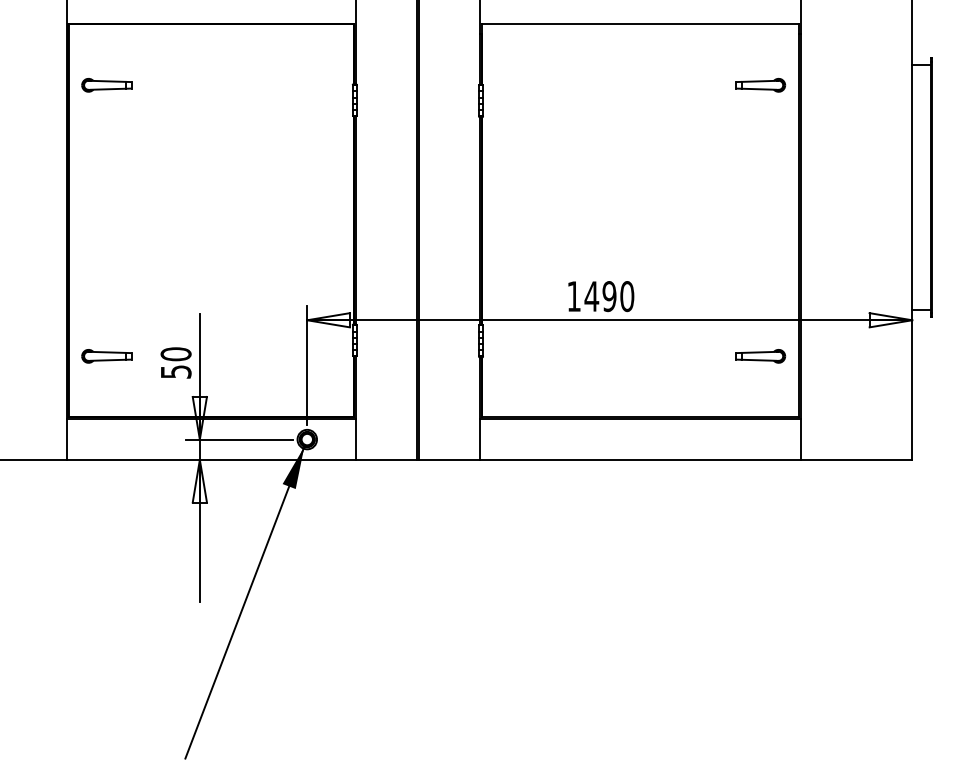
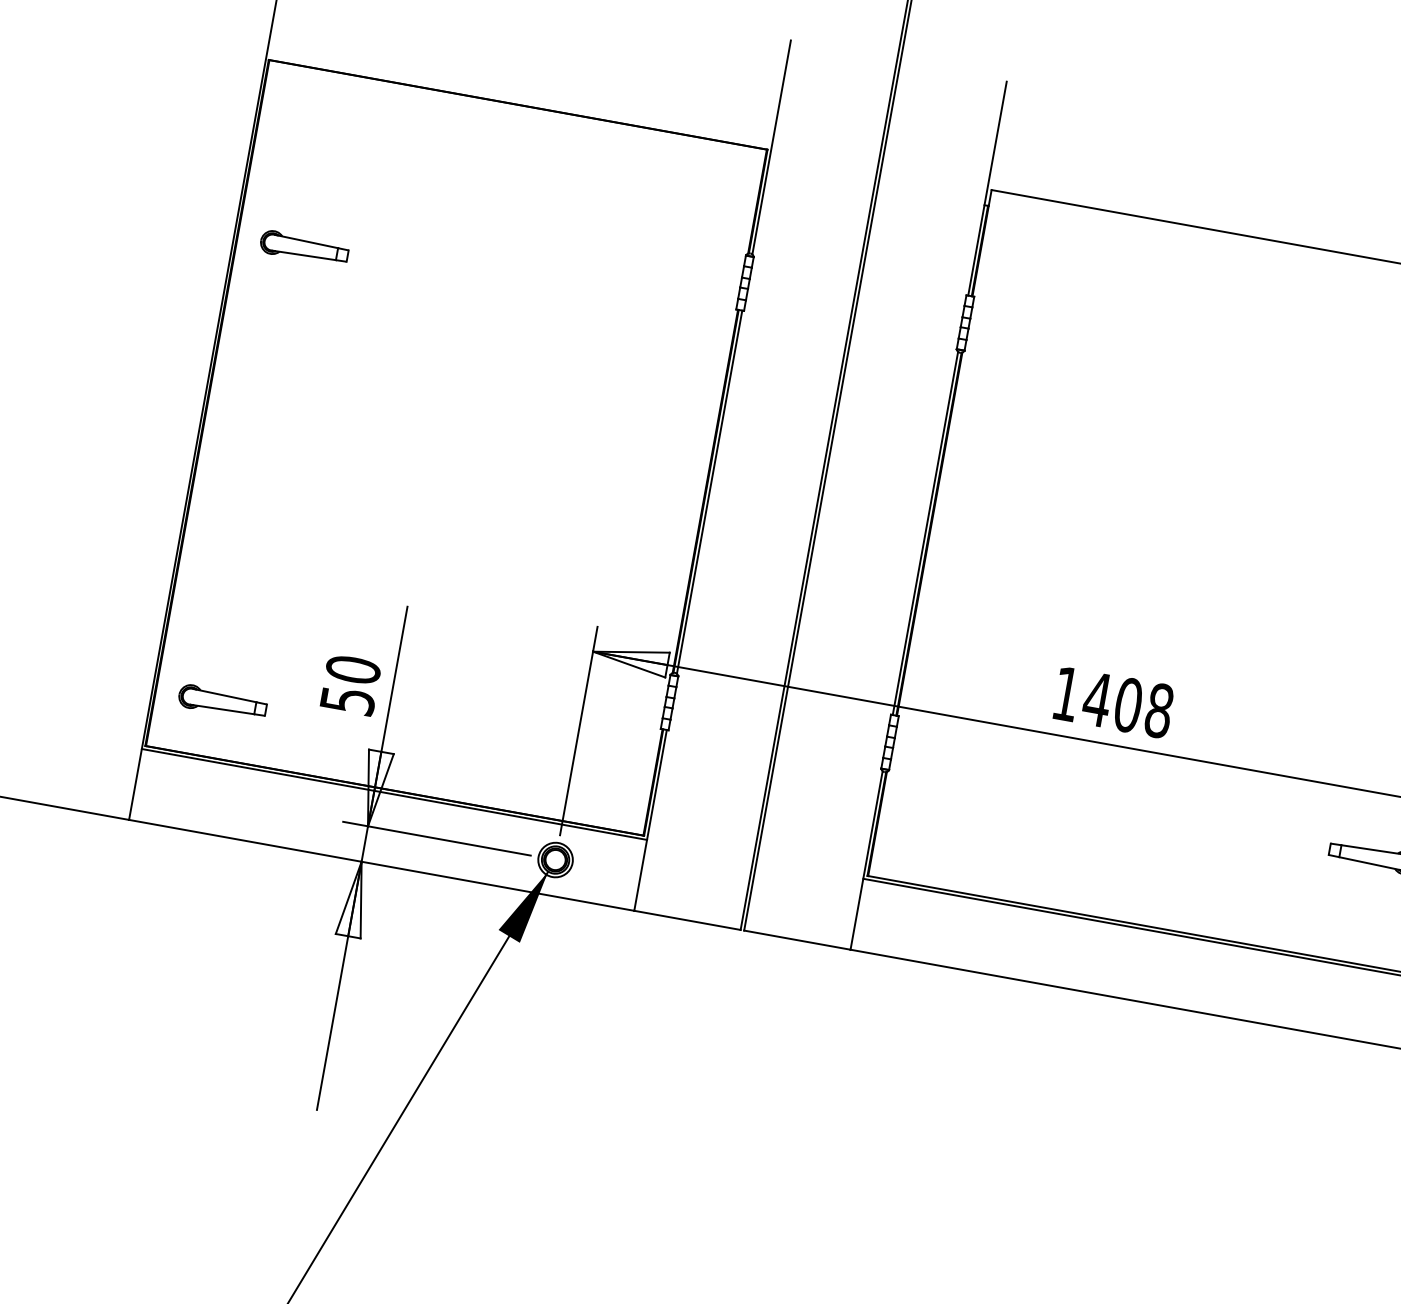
part: (106, 85) -> (303, 248), moved
text: (618, 296) -> (1144, 707), 1490 -> 1408
part: (106, 356) -> (221, 702), moved

